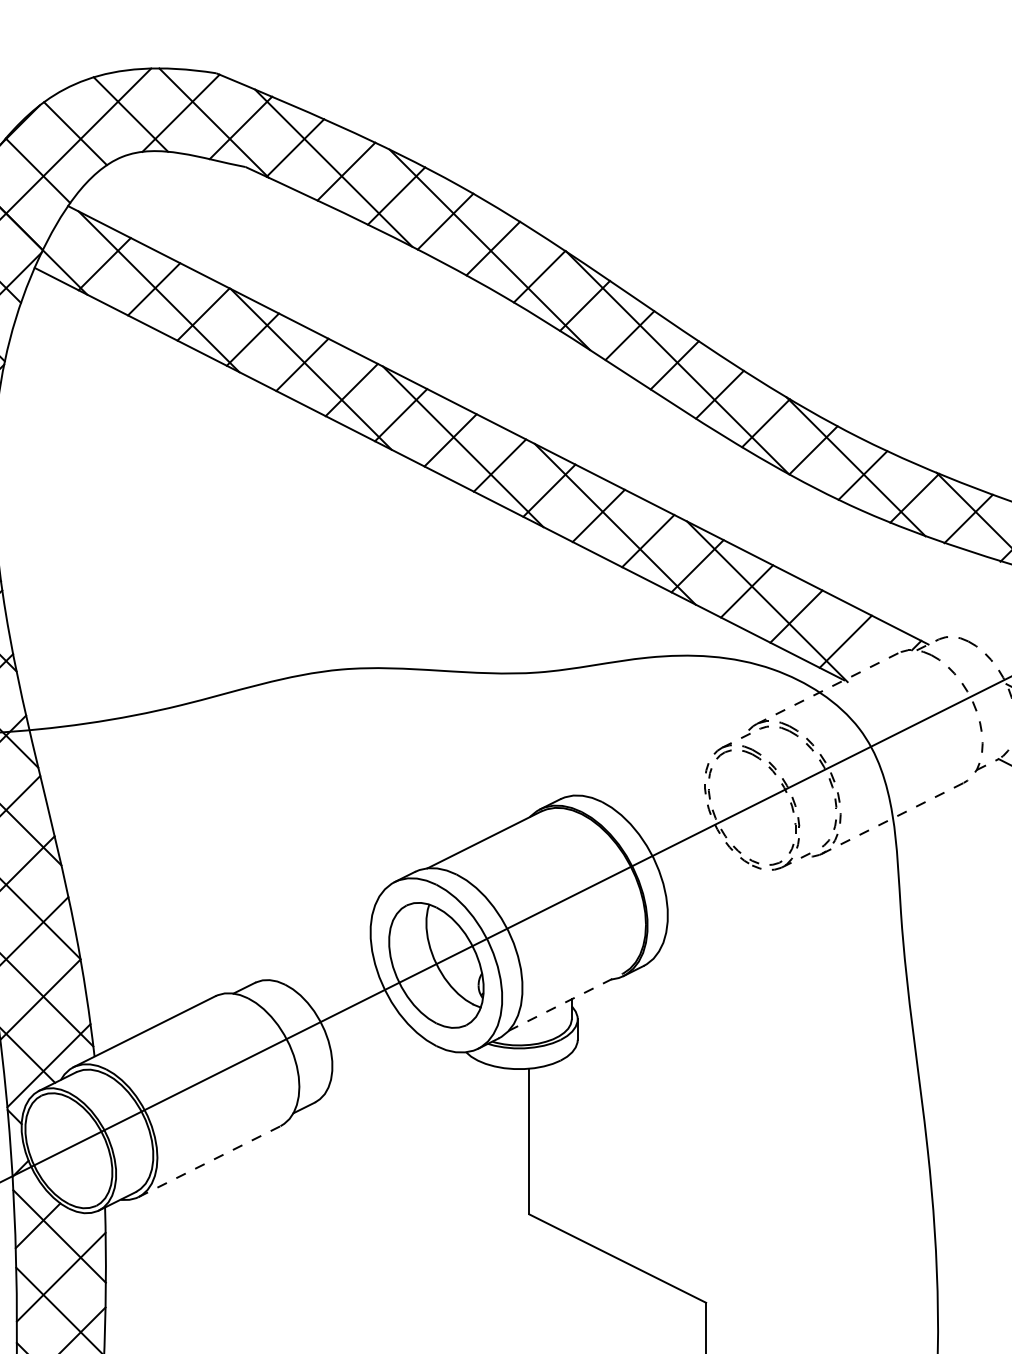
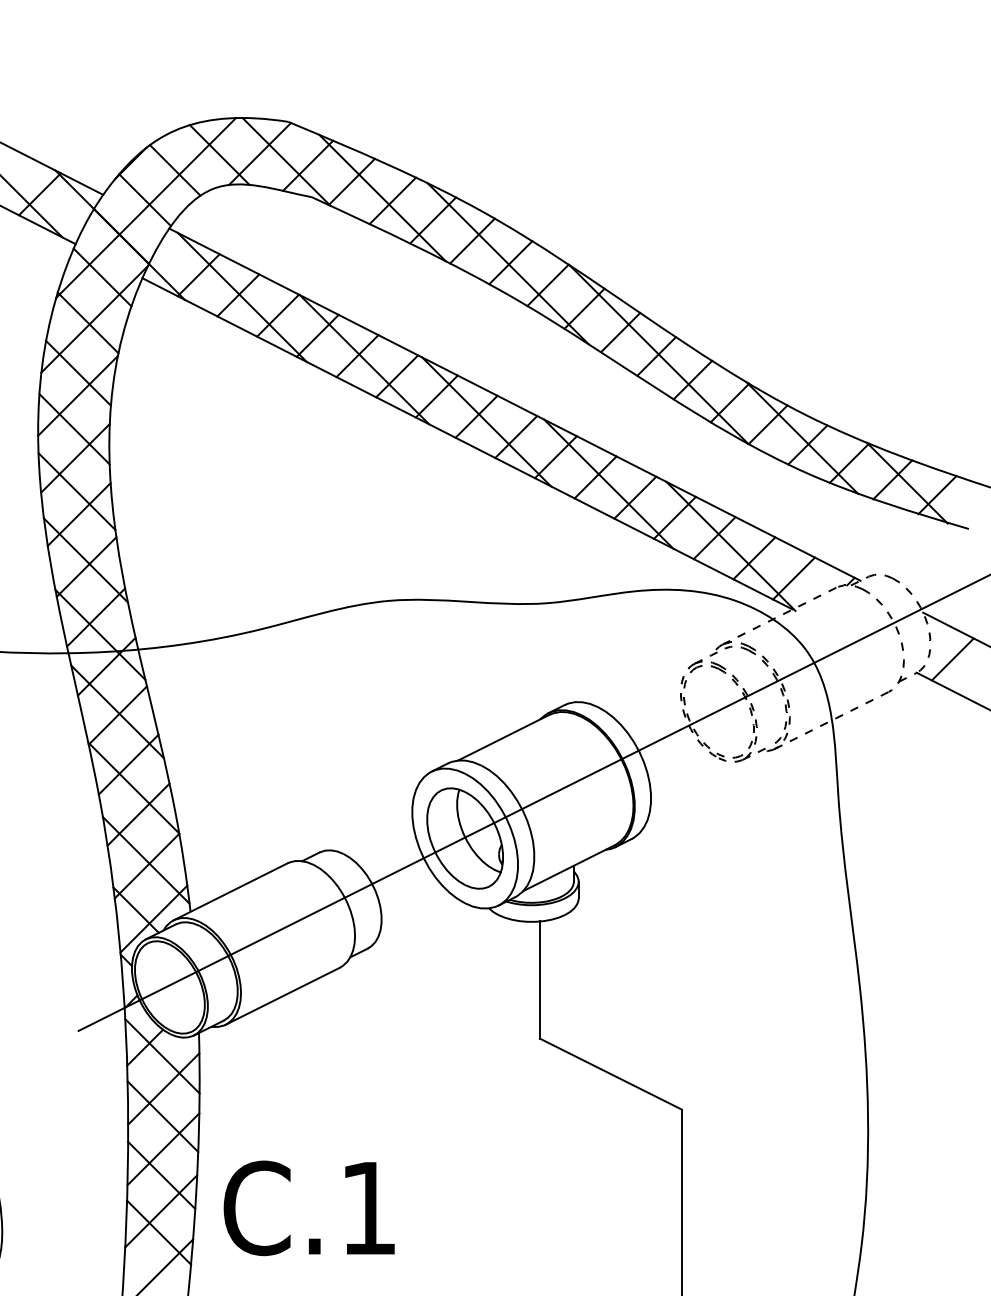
line: (566, 1002) -> (569, 868), dashed -> solid
line: (209, 1162) -> (282, 996), dashed -> solid

